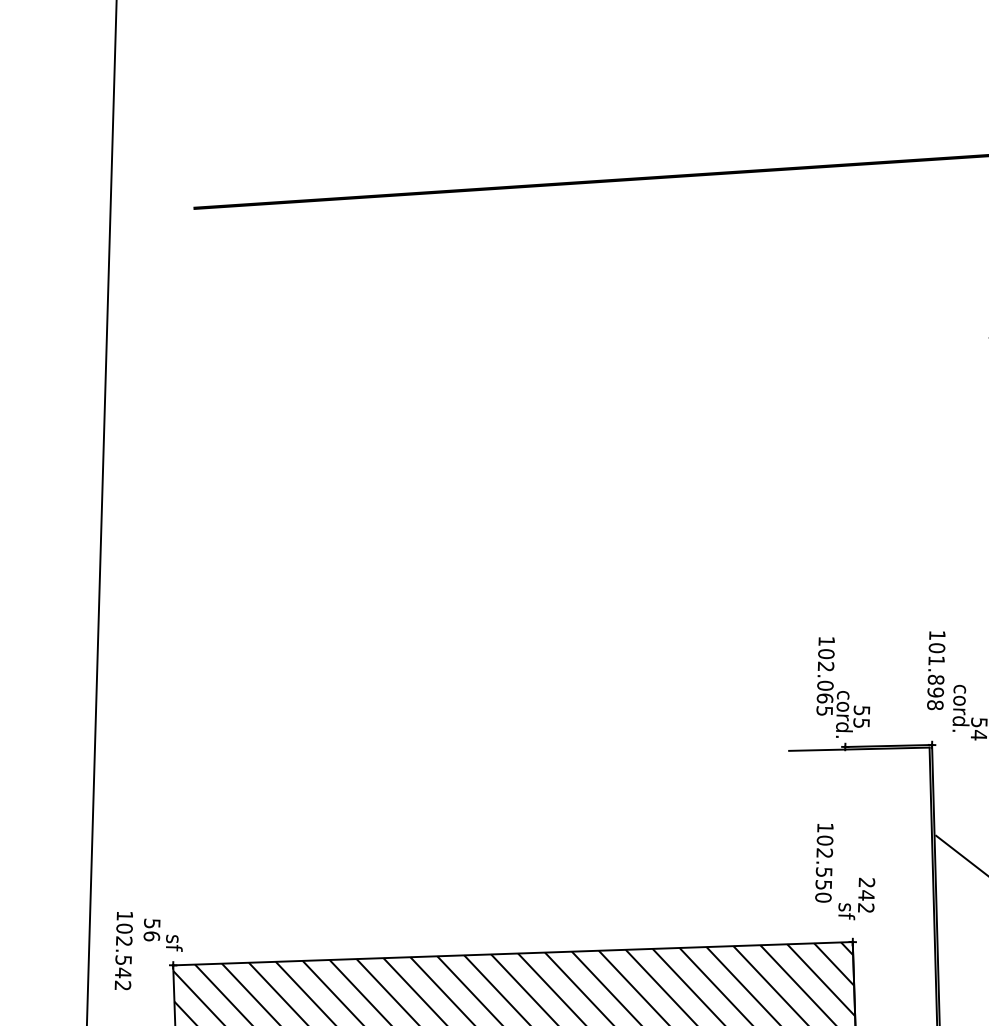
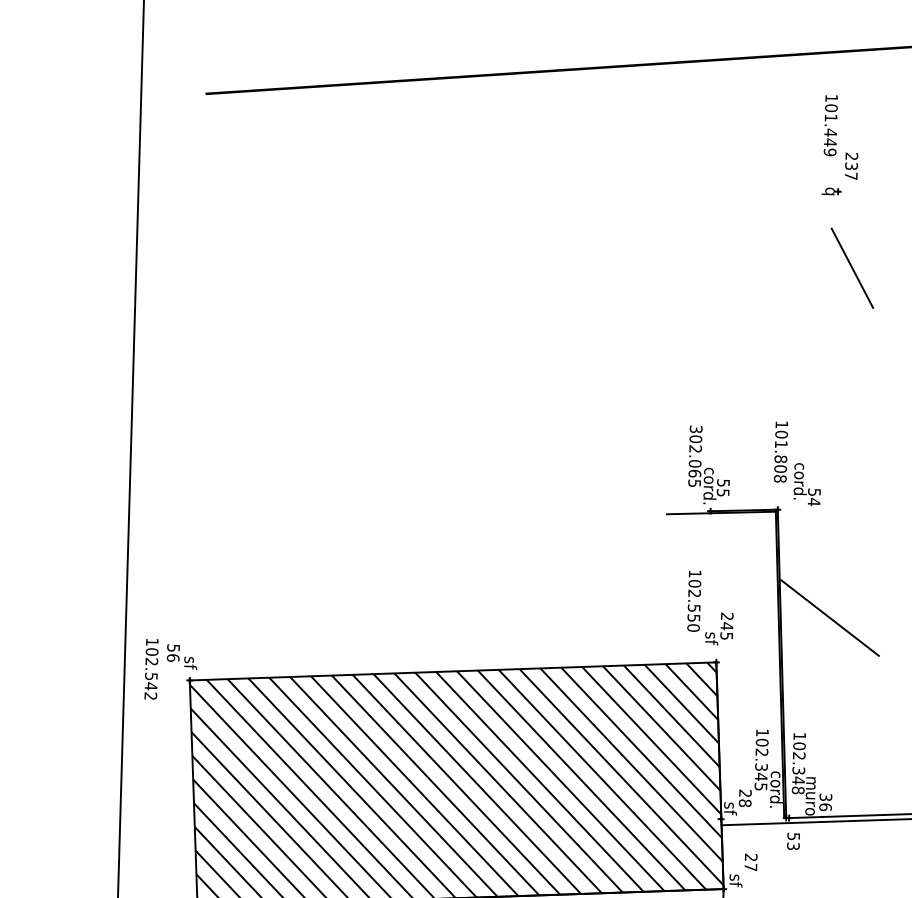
text: (825, 640) -> (695, 428), 102.065 -> 302.065
text: (935, 691) -> (780, 468), 101.898 -> 101.808
text: (865, 907) -> (726, 635), 242 -> 245

